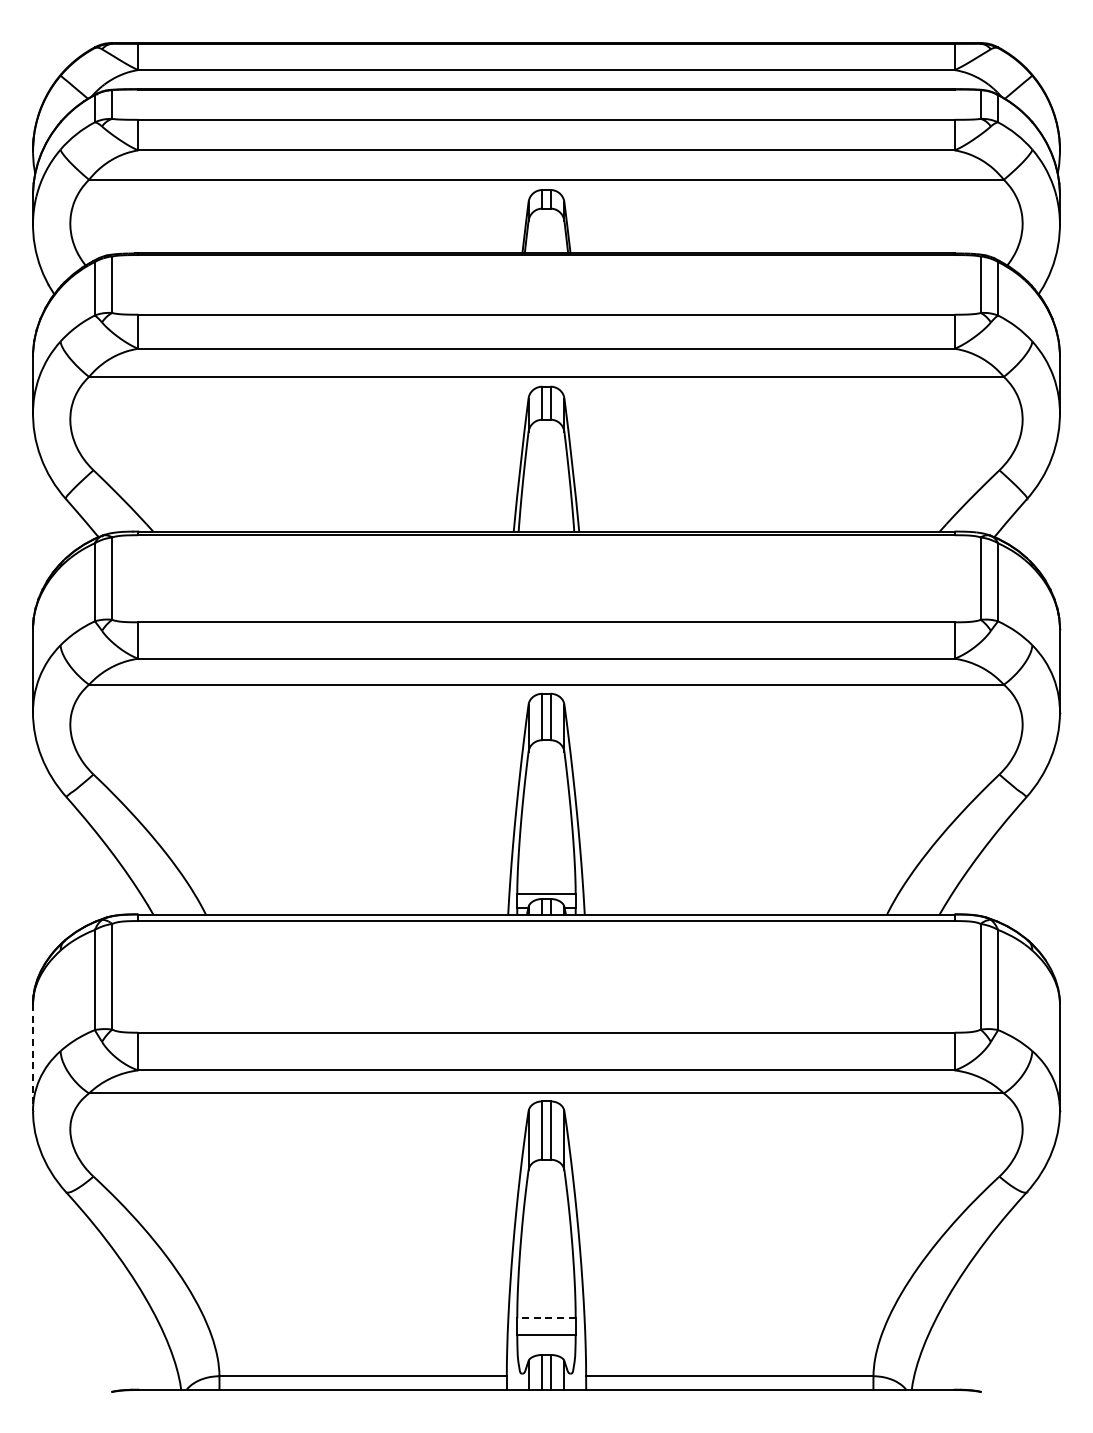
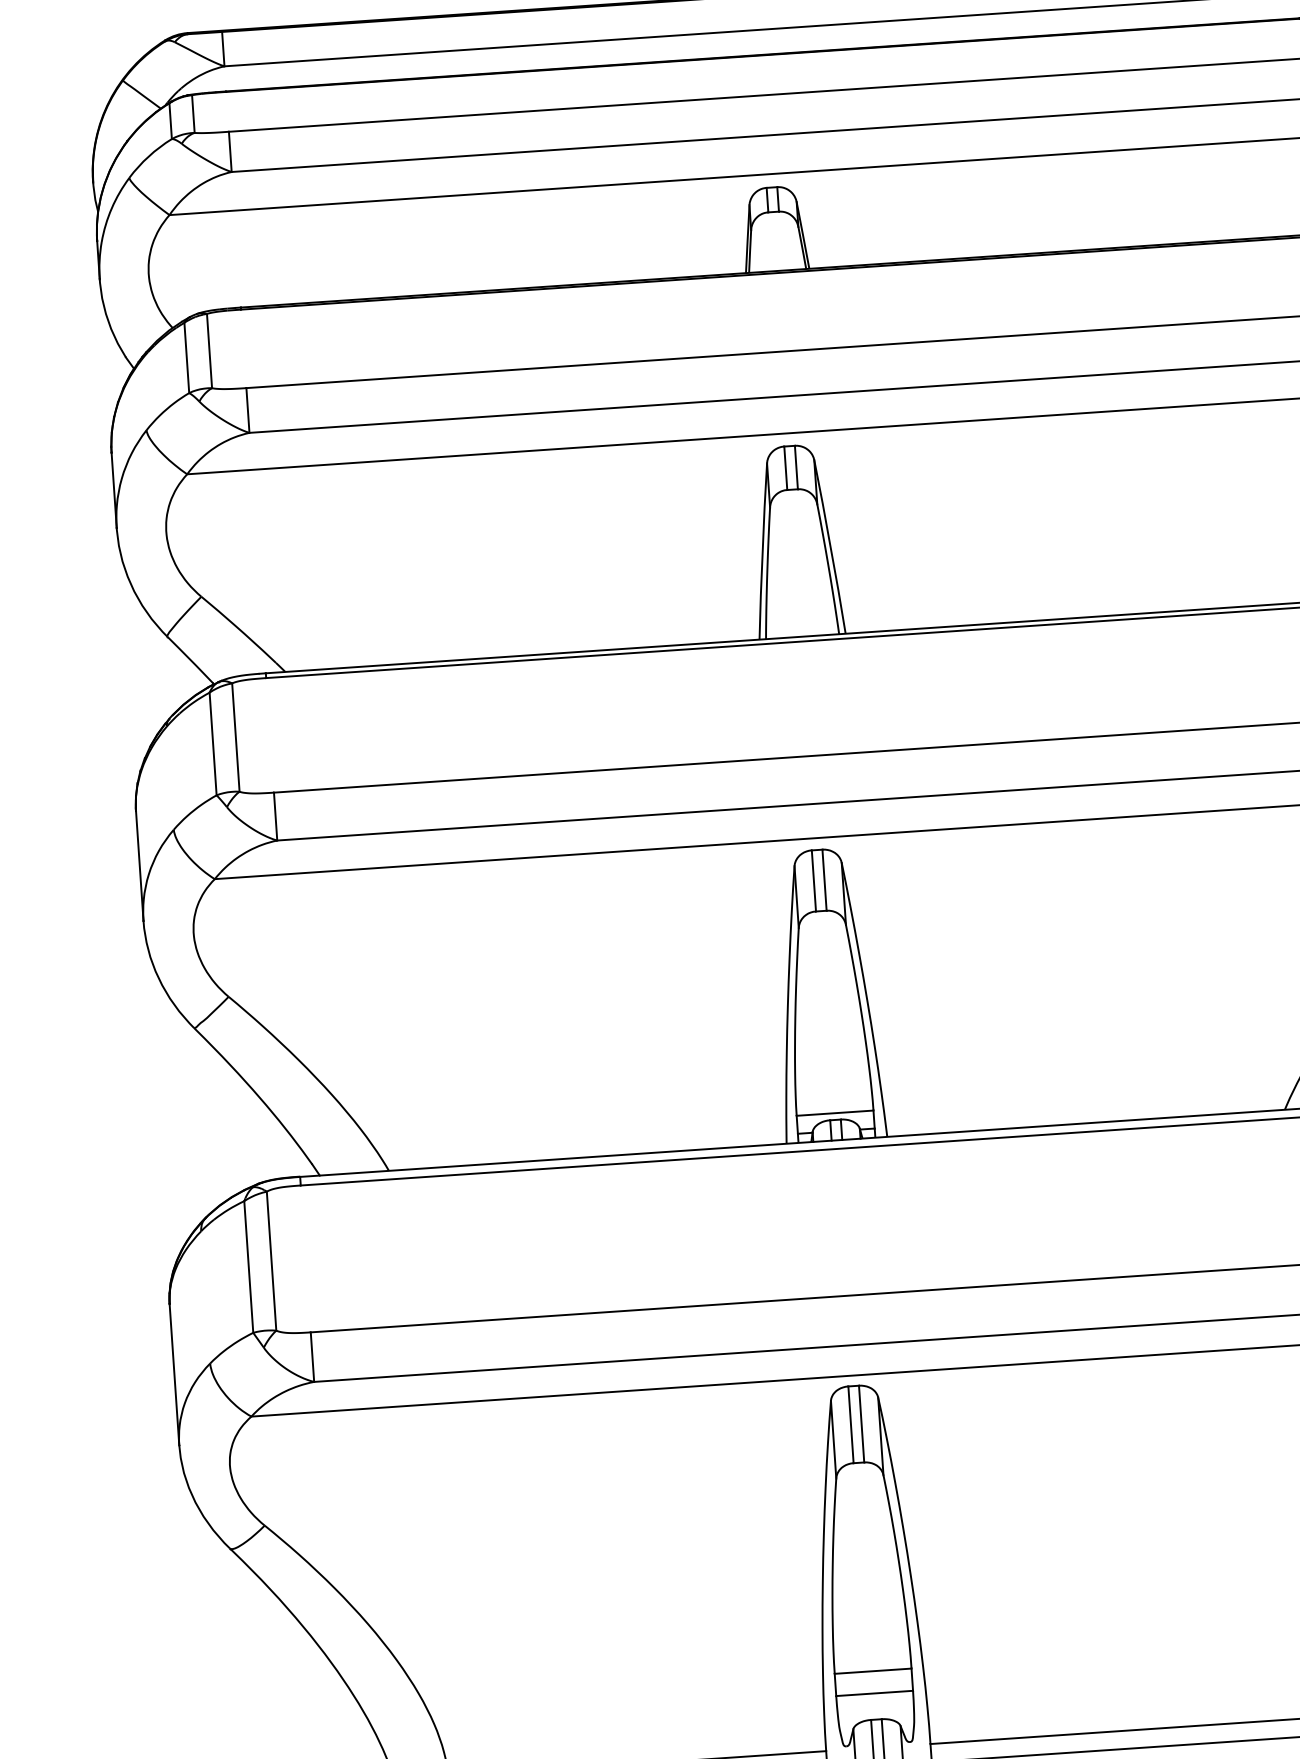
line: (32, 1057) -> (173, 1374), dashed -> solid
line: (545, 1318) -> (871, 1671), dashed -> solid

